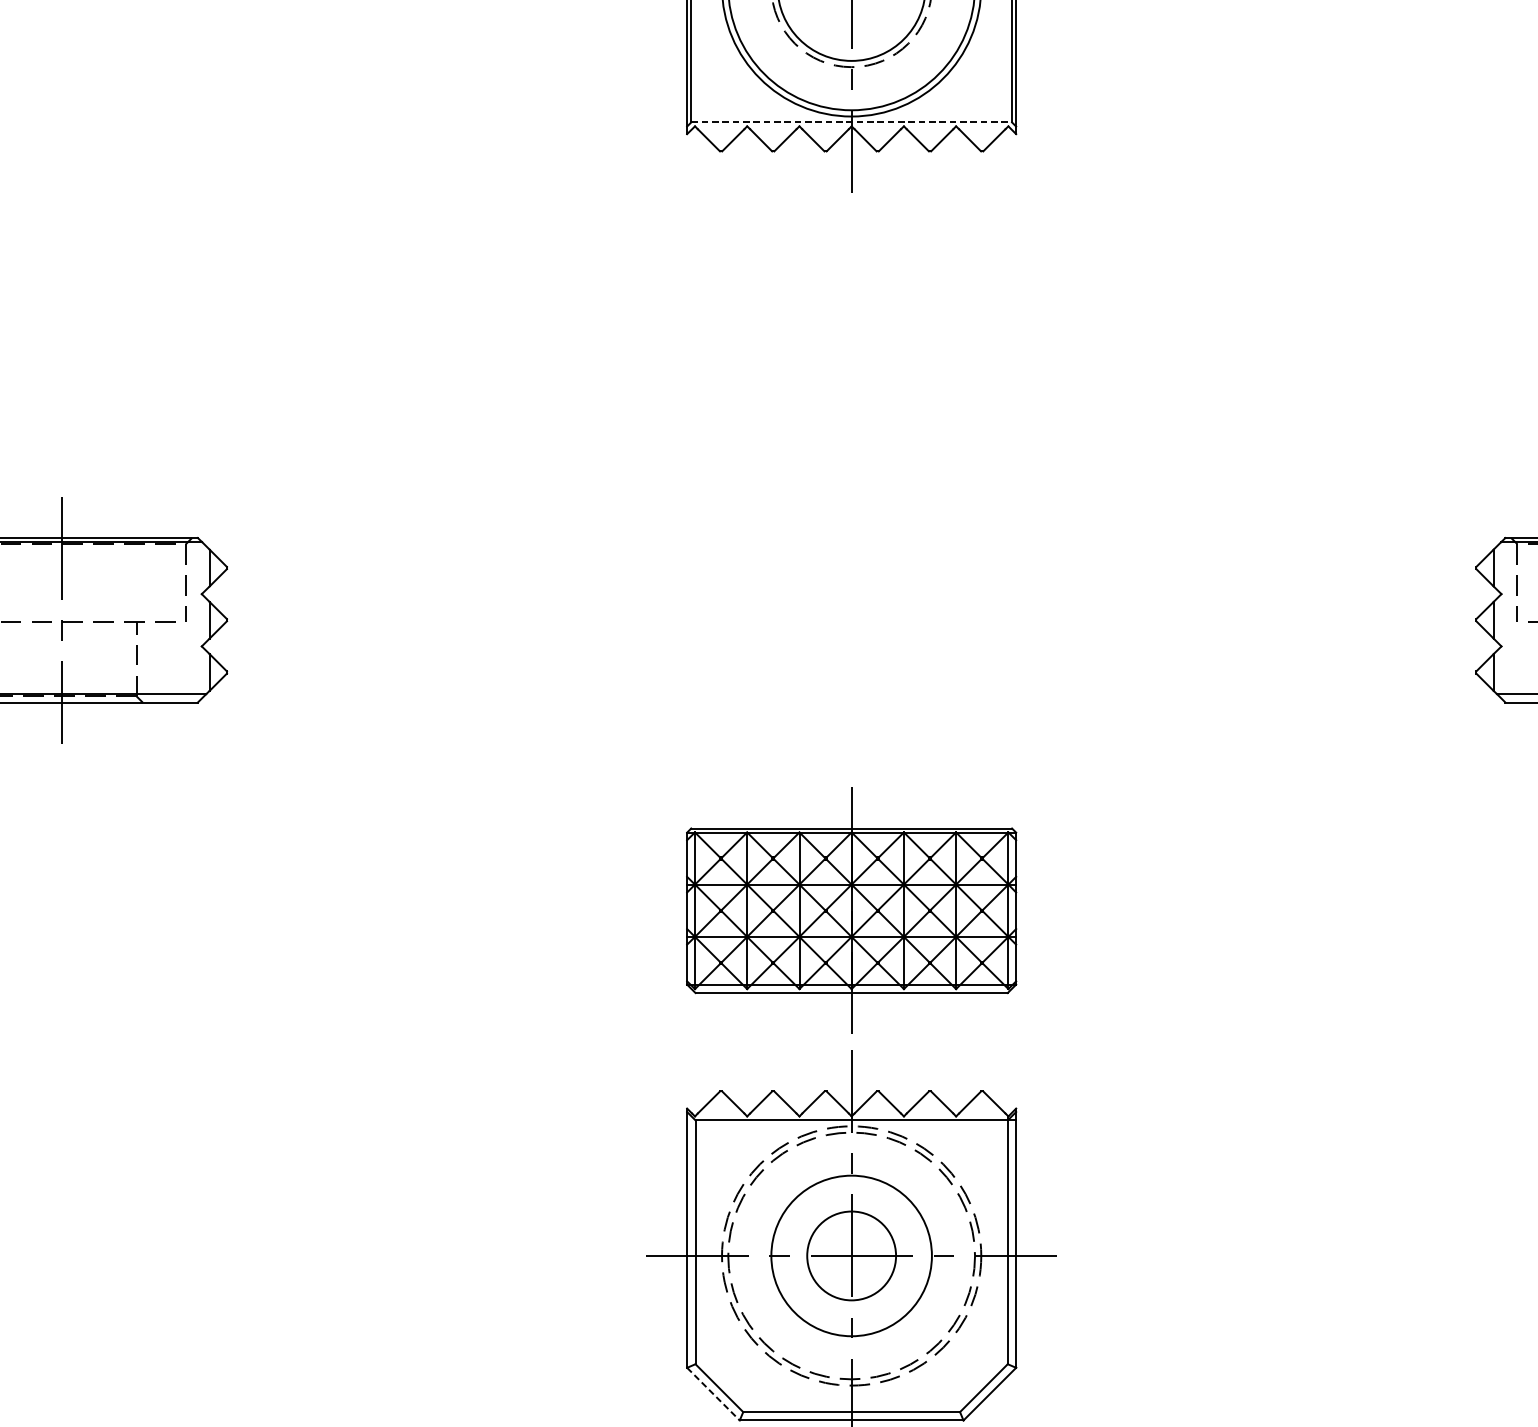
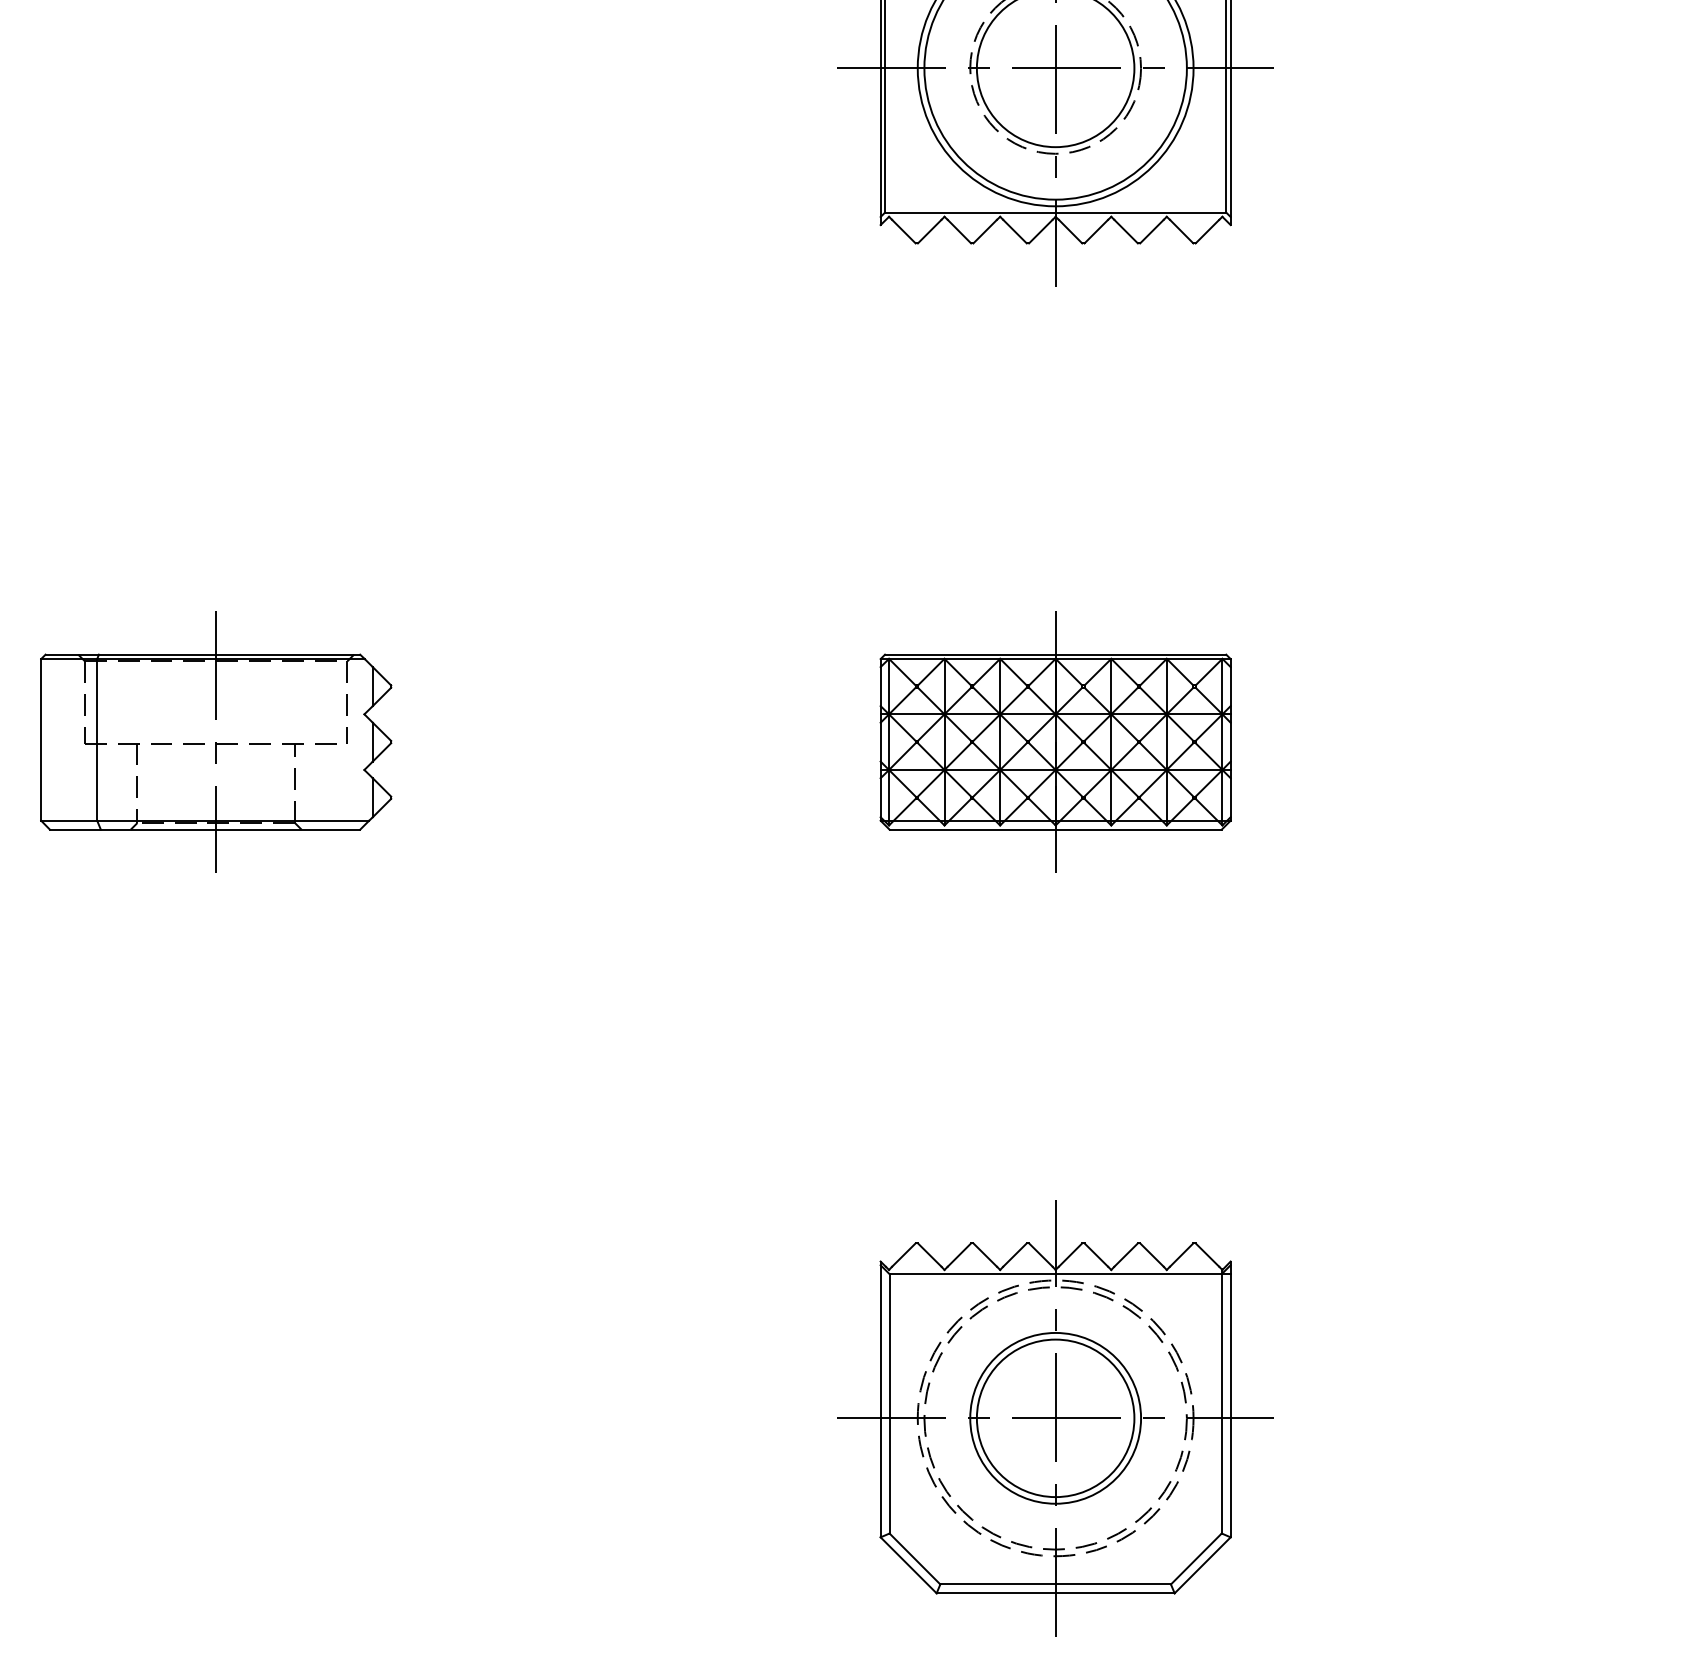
line: (851, 122) -> (1055, 212), dashed -> solid
part: (851, 910) -> (1055, 741), moved
circle: (851, 1256) -> (1055, 1418), size x1.67
line: (713, 1394) -> (908, 1565), dashed -> solid

